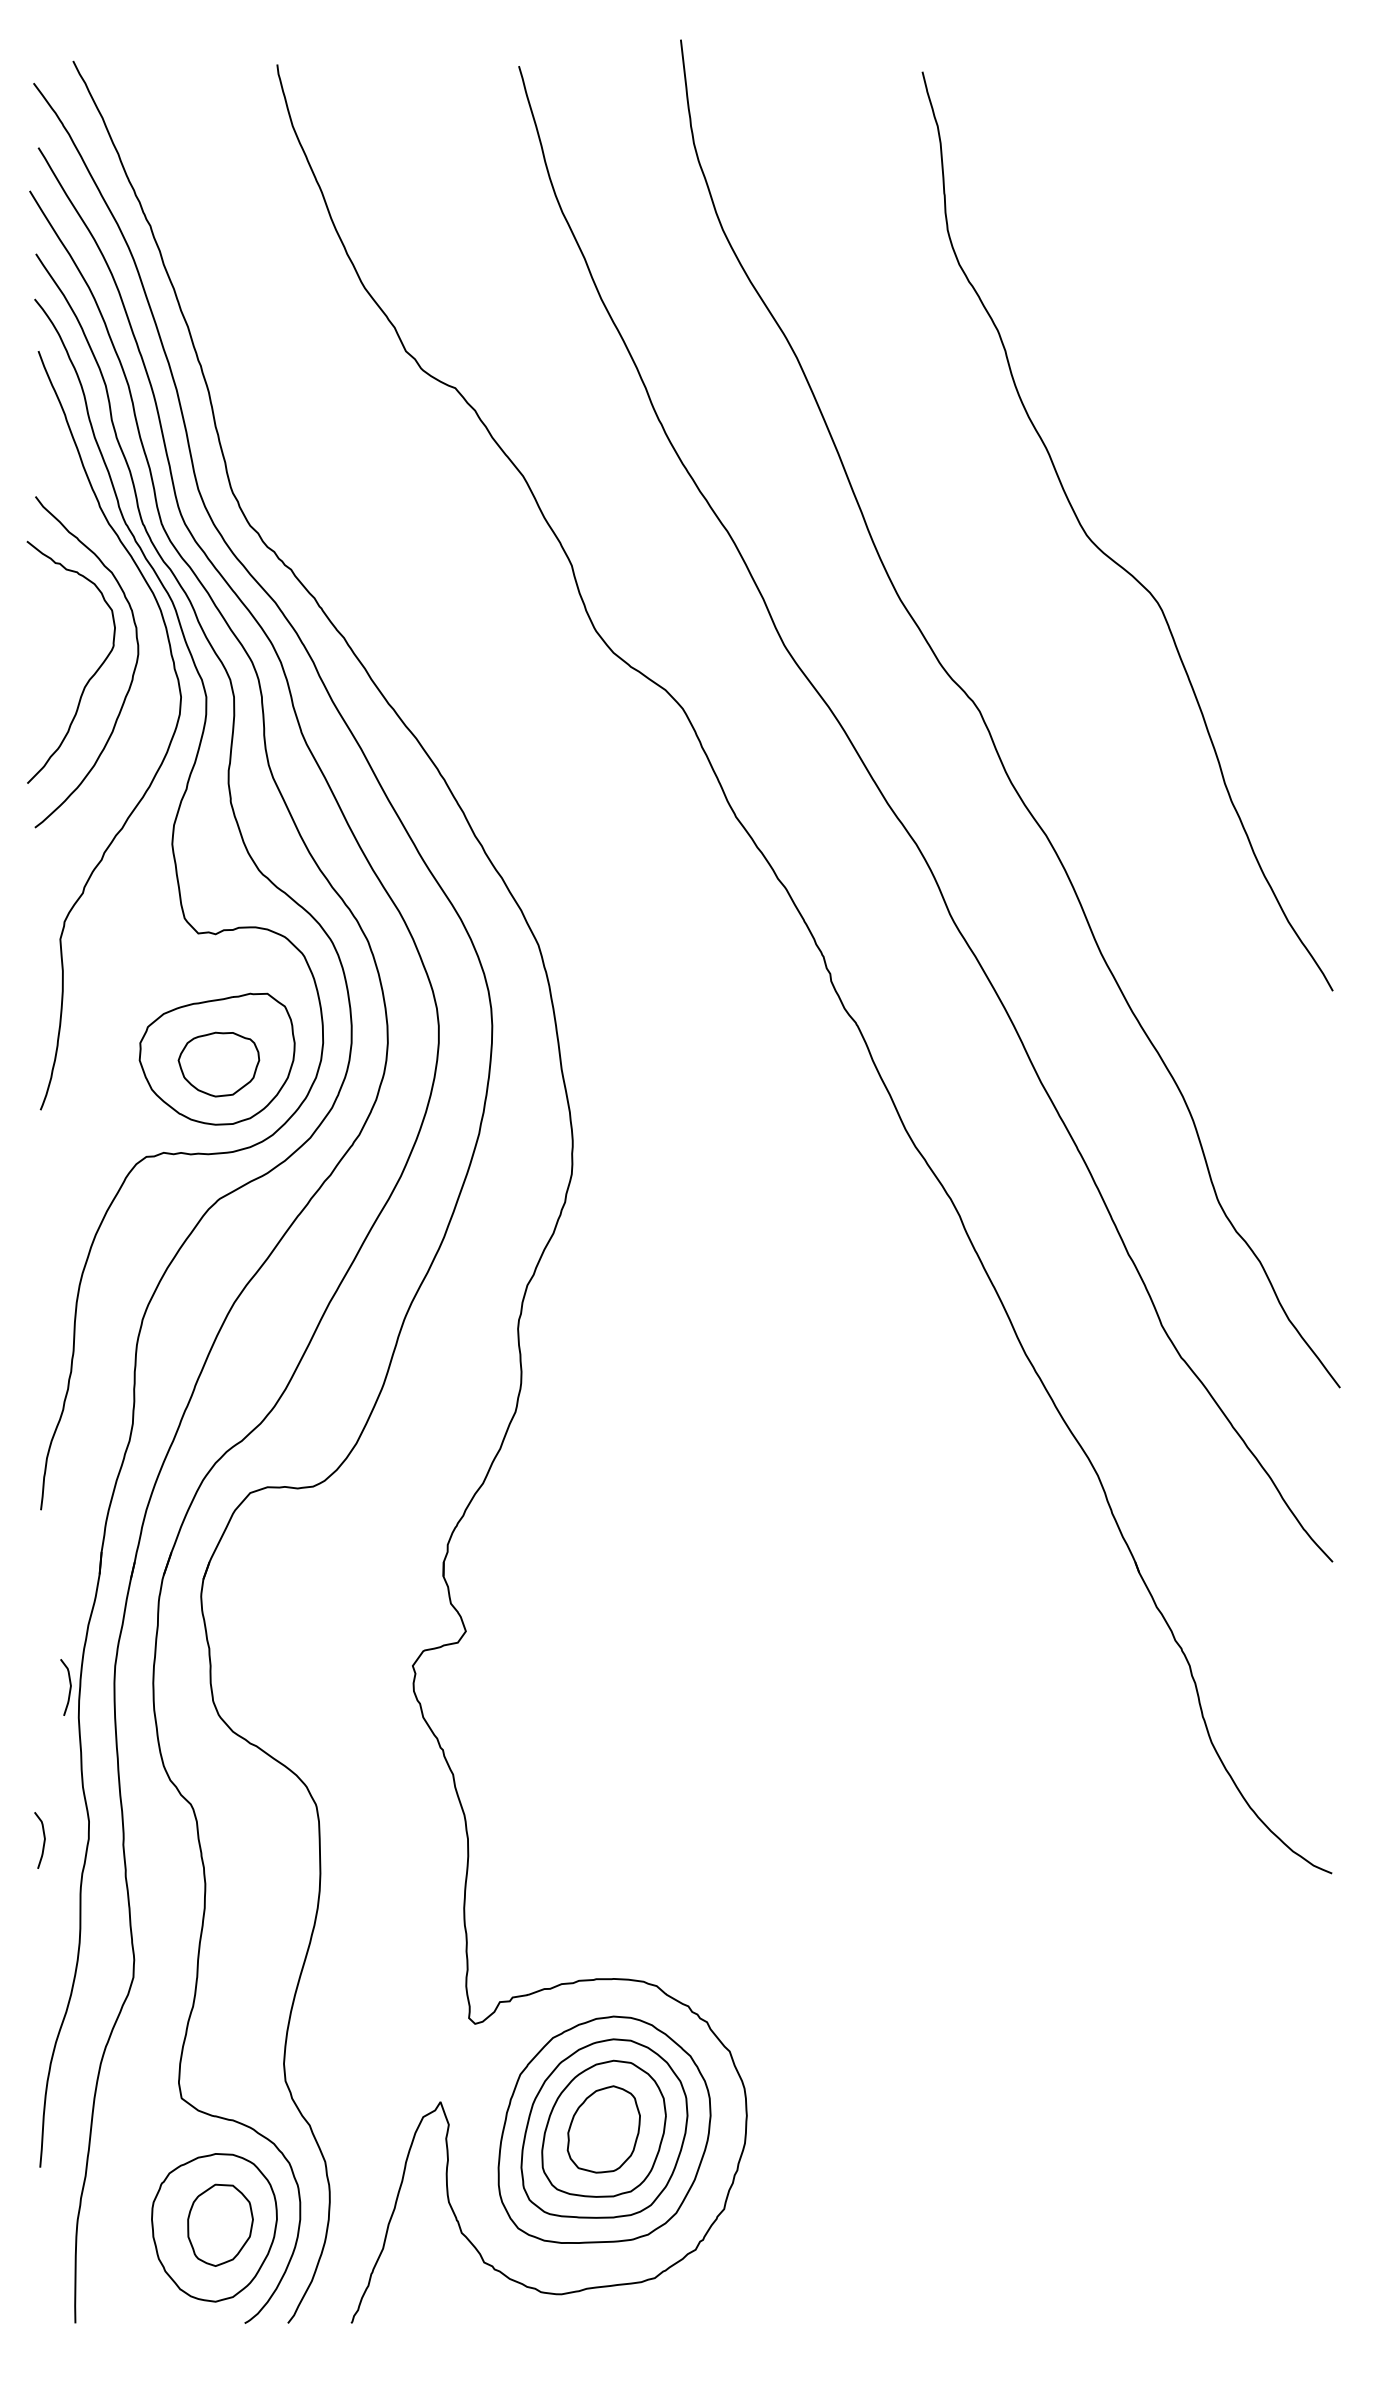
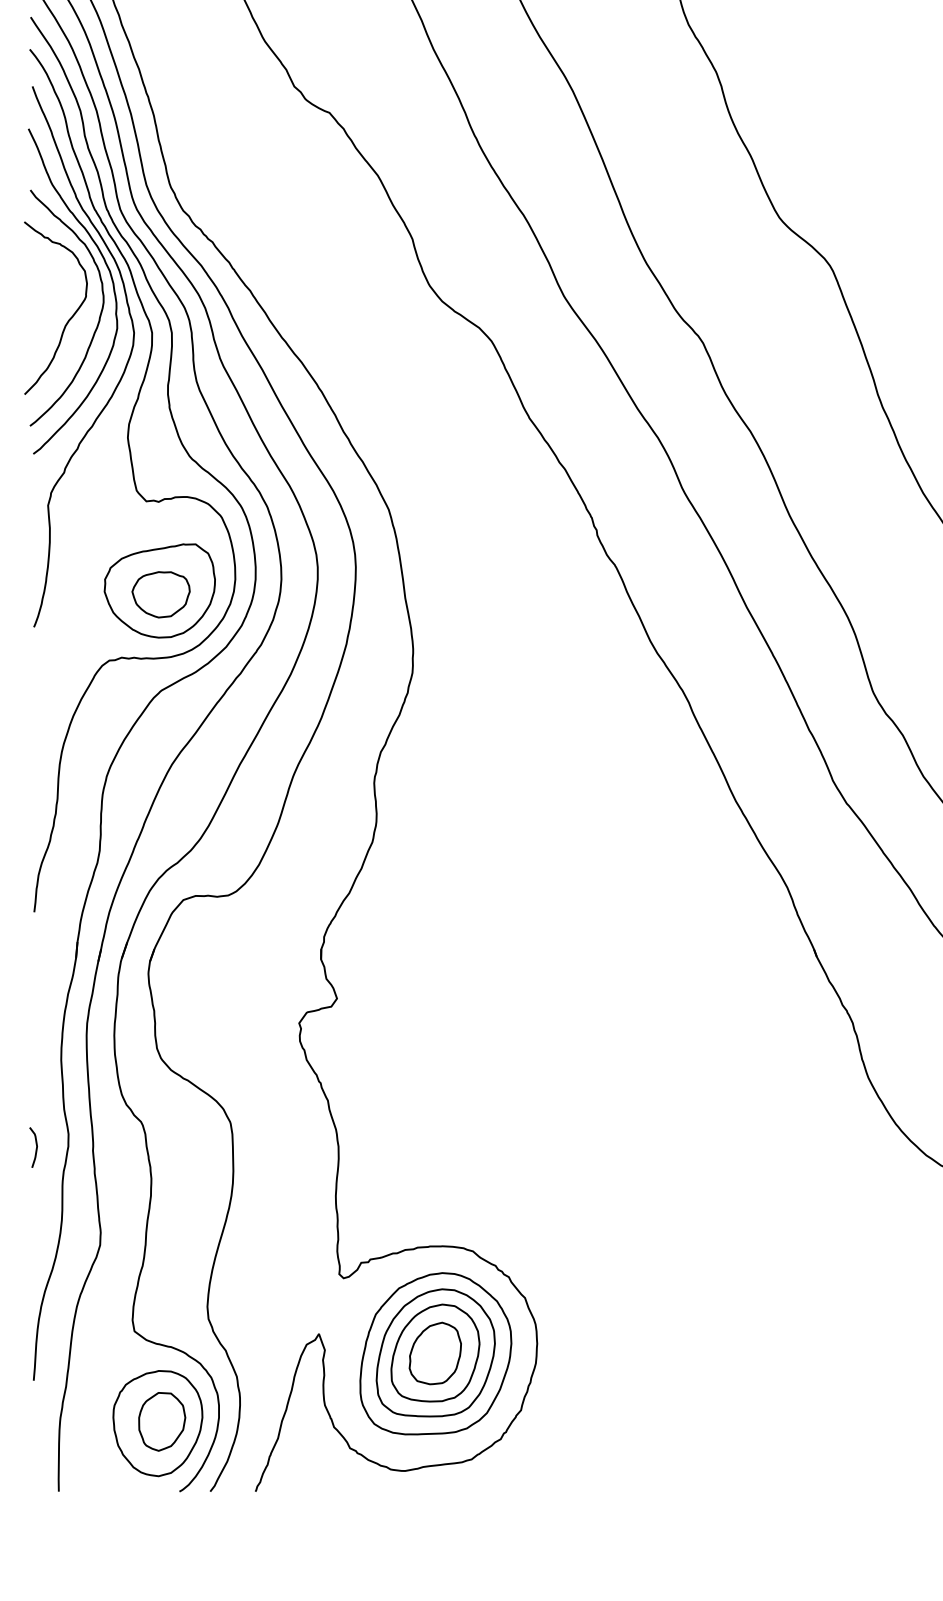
curve: (149, 623) -> (111, 280), added
curve: (69, 1687) -> (54, 1038), removed

